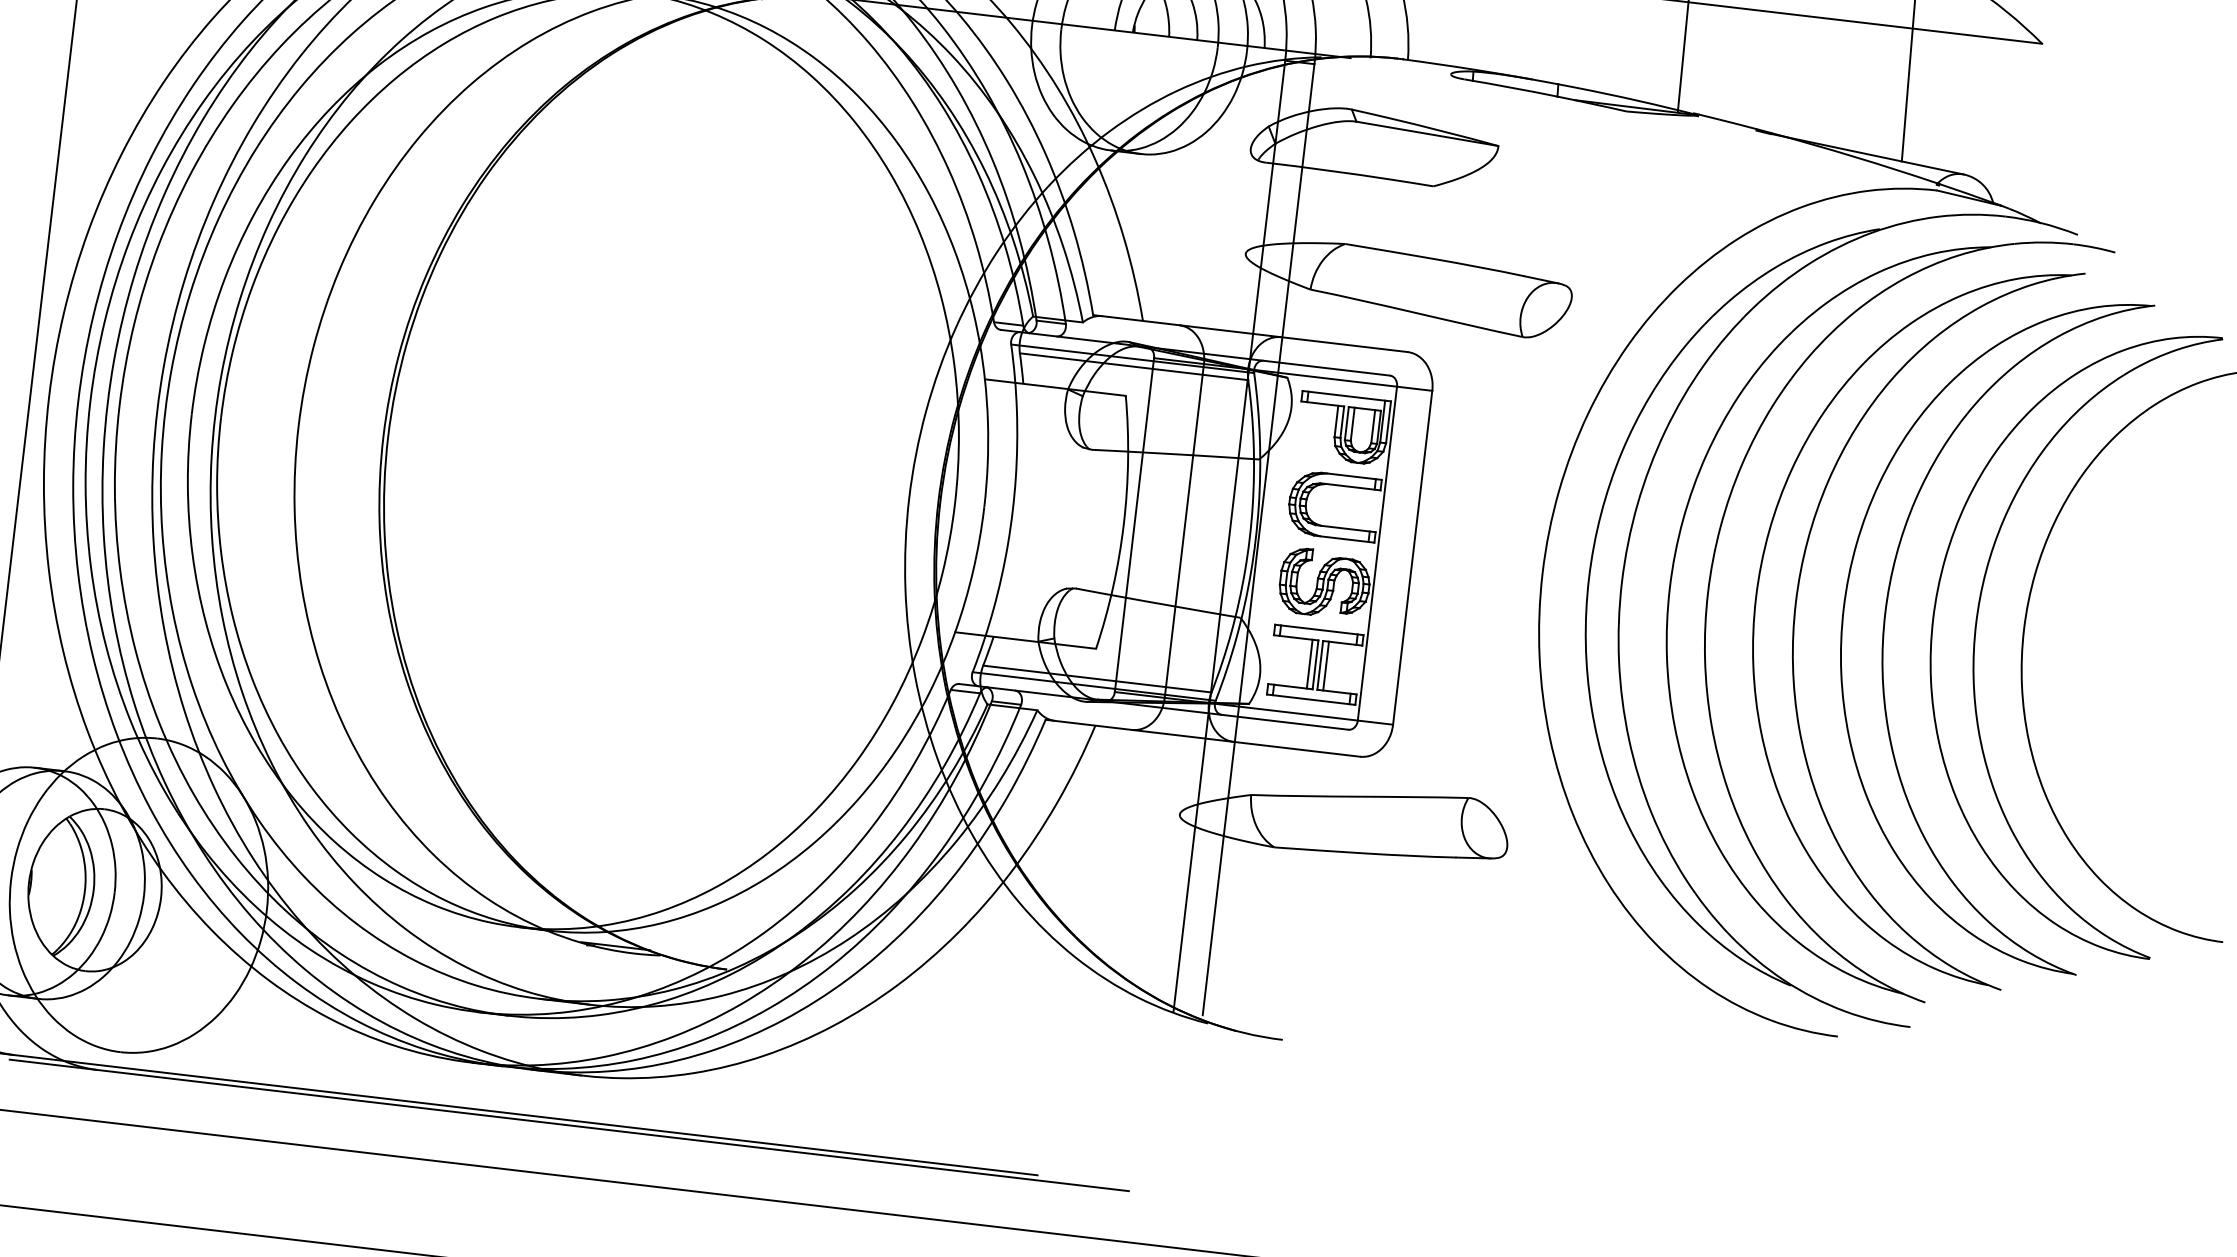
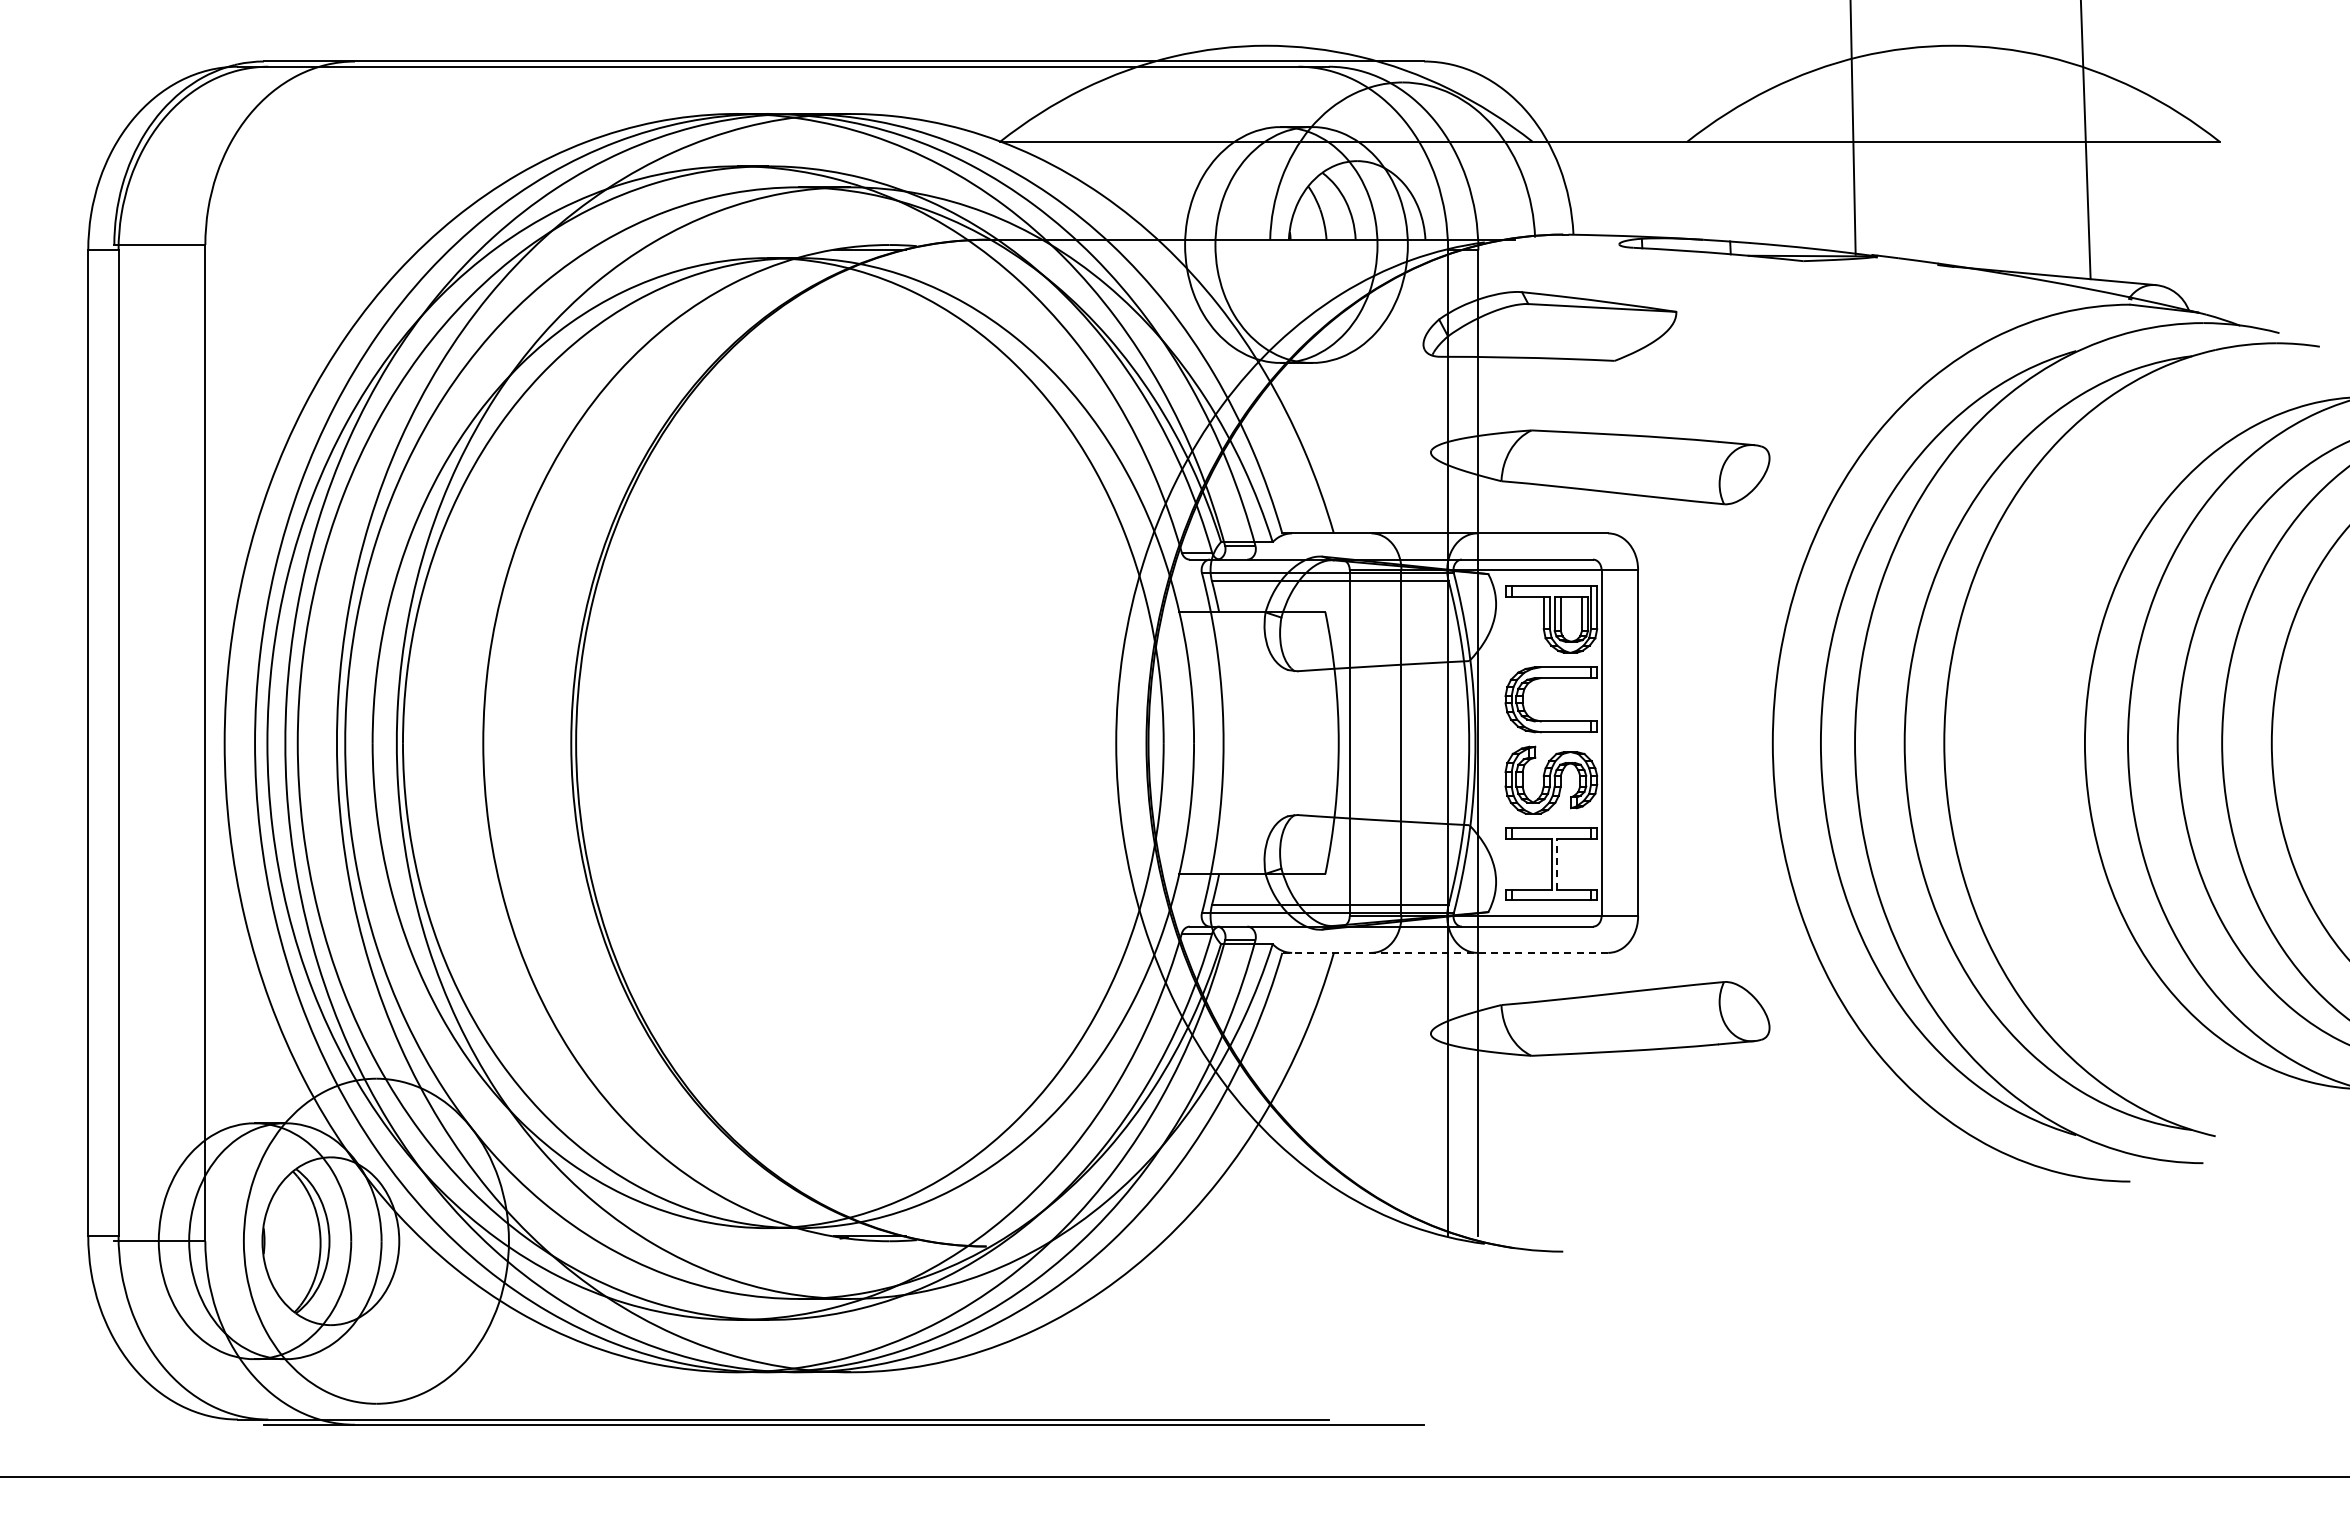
part: (1796, 603) -> (2036, 743), removed
line: (1309, 663) -> (1545, 863), removed
line: (1320, 664) -> (1556, 863), solid -> dashed
line: (1326, 665) -> (1562, 863), removed
line: (1203, 737) -> (1445, 952), solid -> dashed

